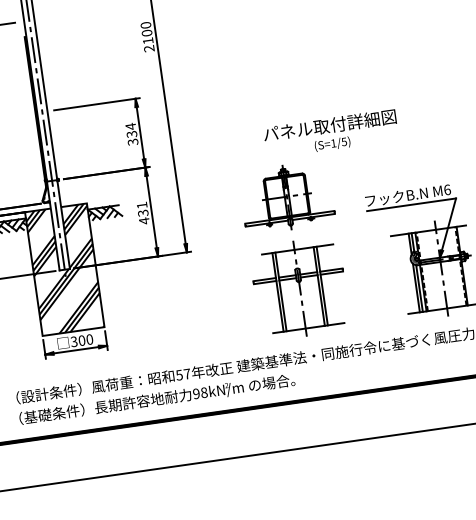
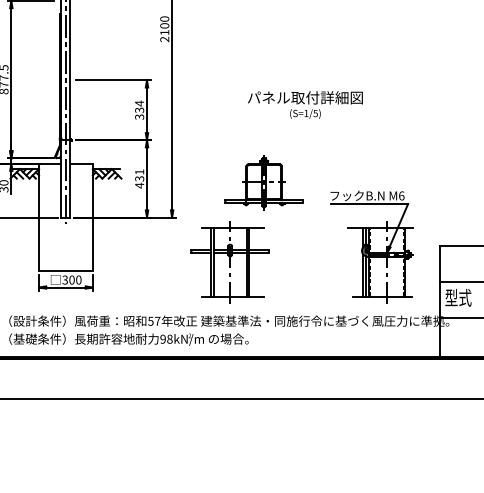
text: (331, 133) -> (305, 104), moved
hatch: (64, 269) -> (65, 217), removed
part: (299, 289) -> (229, 262), moved

